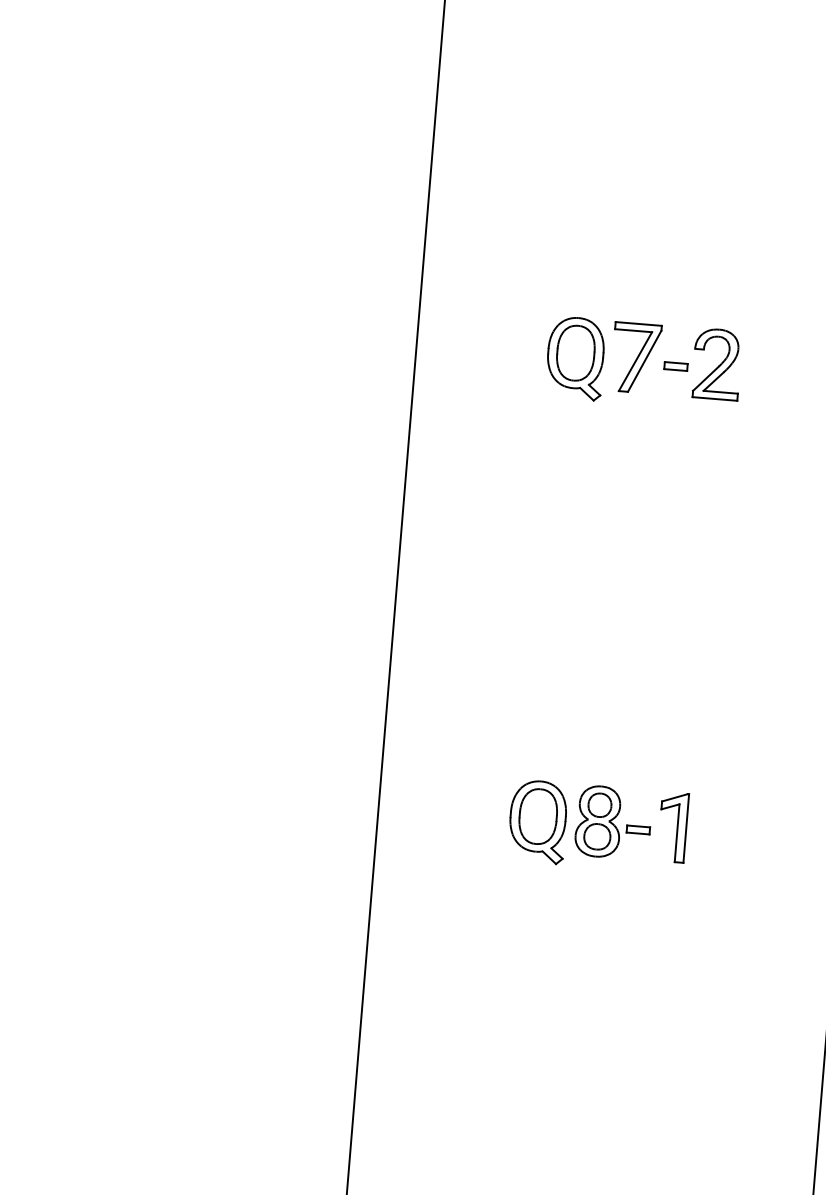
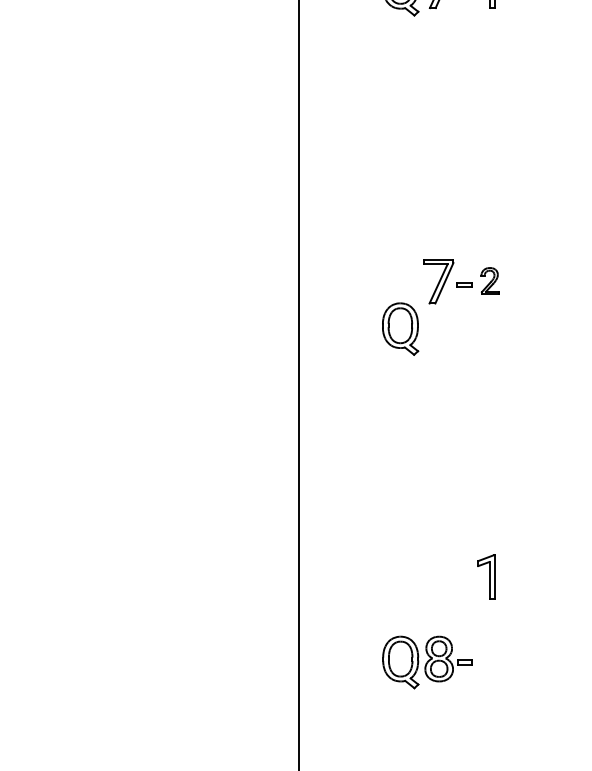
part: (575, 357) -> (400, 328), moved
part: (715, 362) -> (489, 280), size x0.6
part: (579, 825) -> (427, 662), moved

